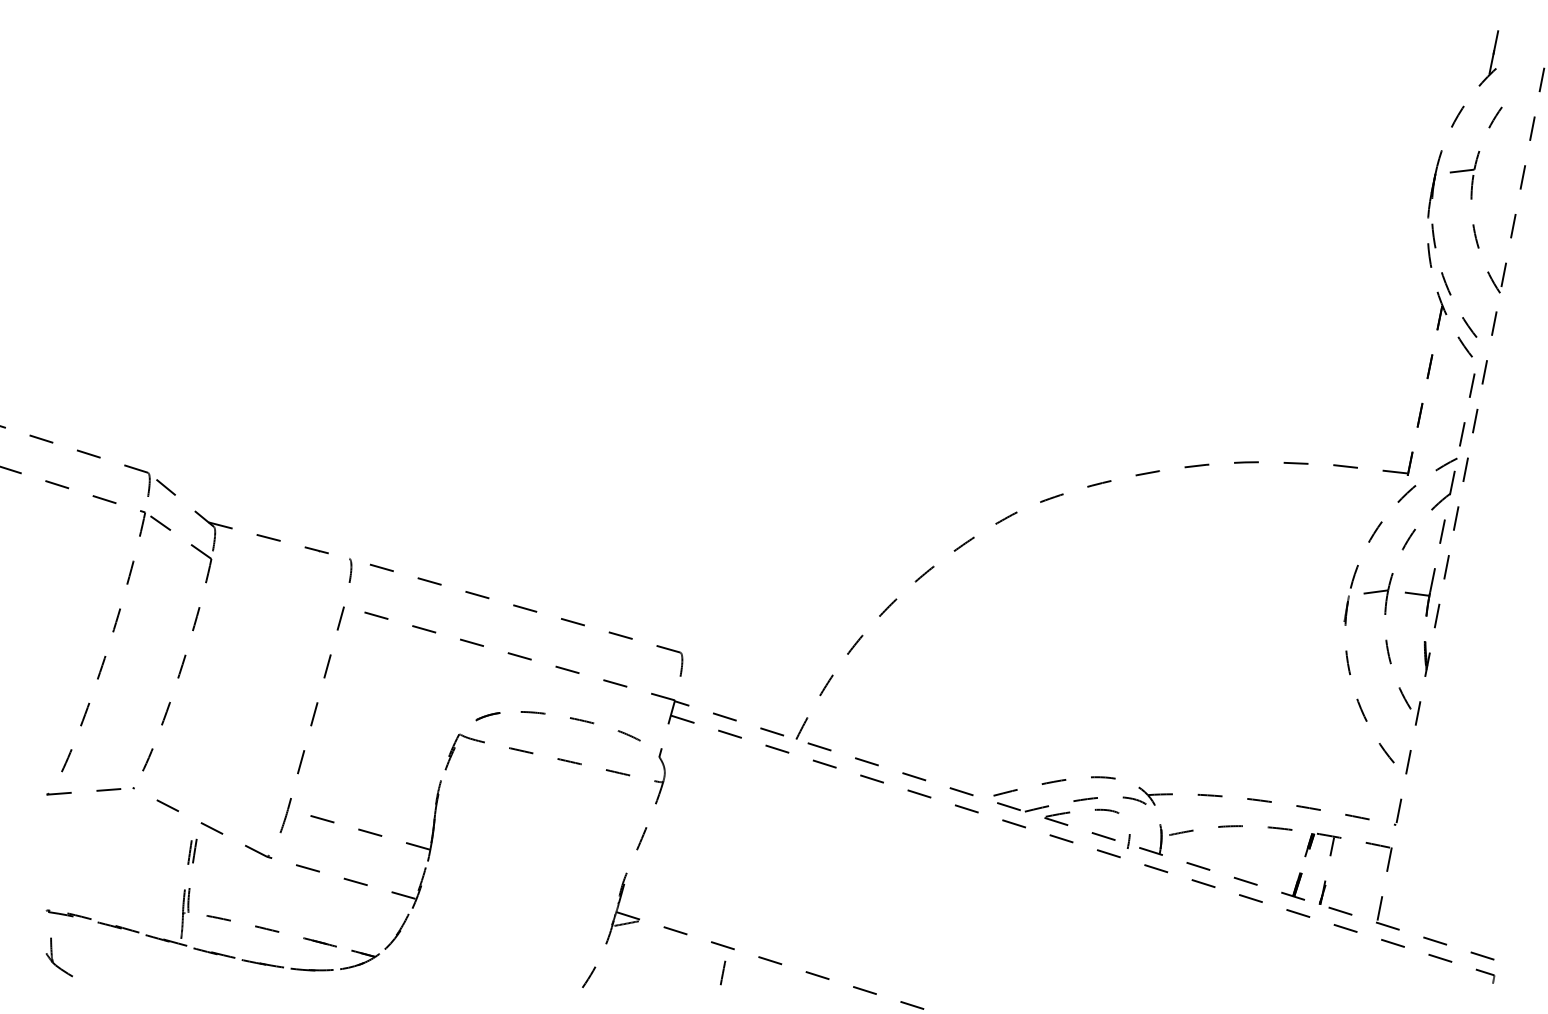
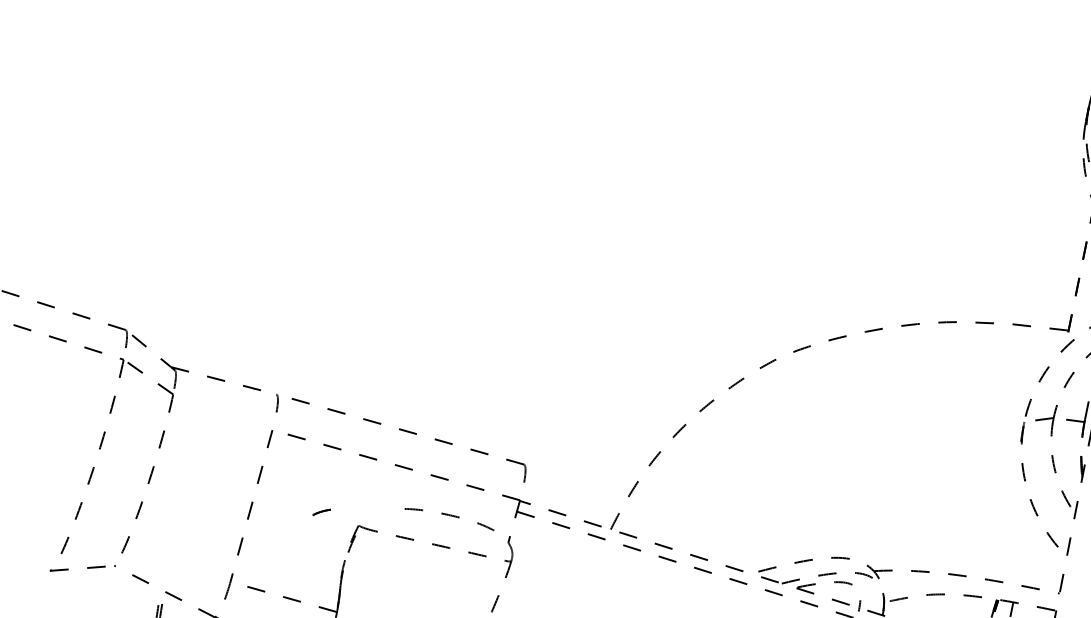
line: (487, 716) -> (321, 512), moved

